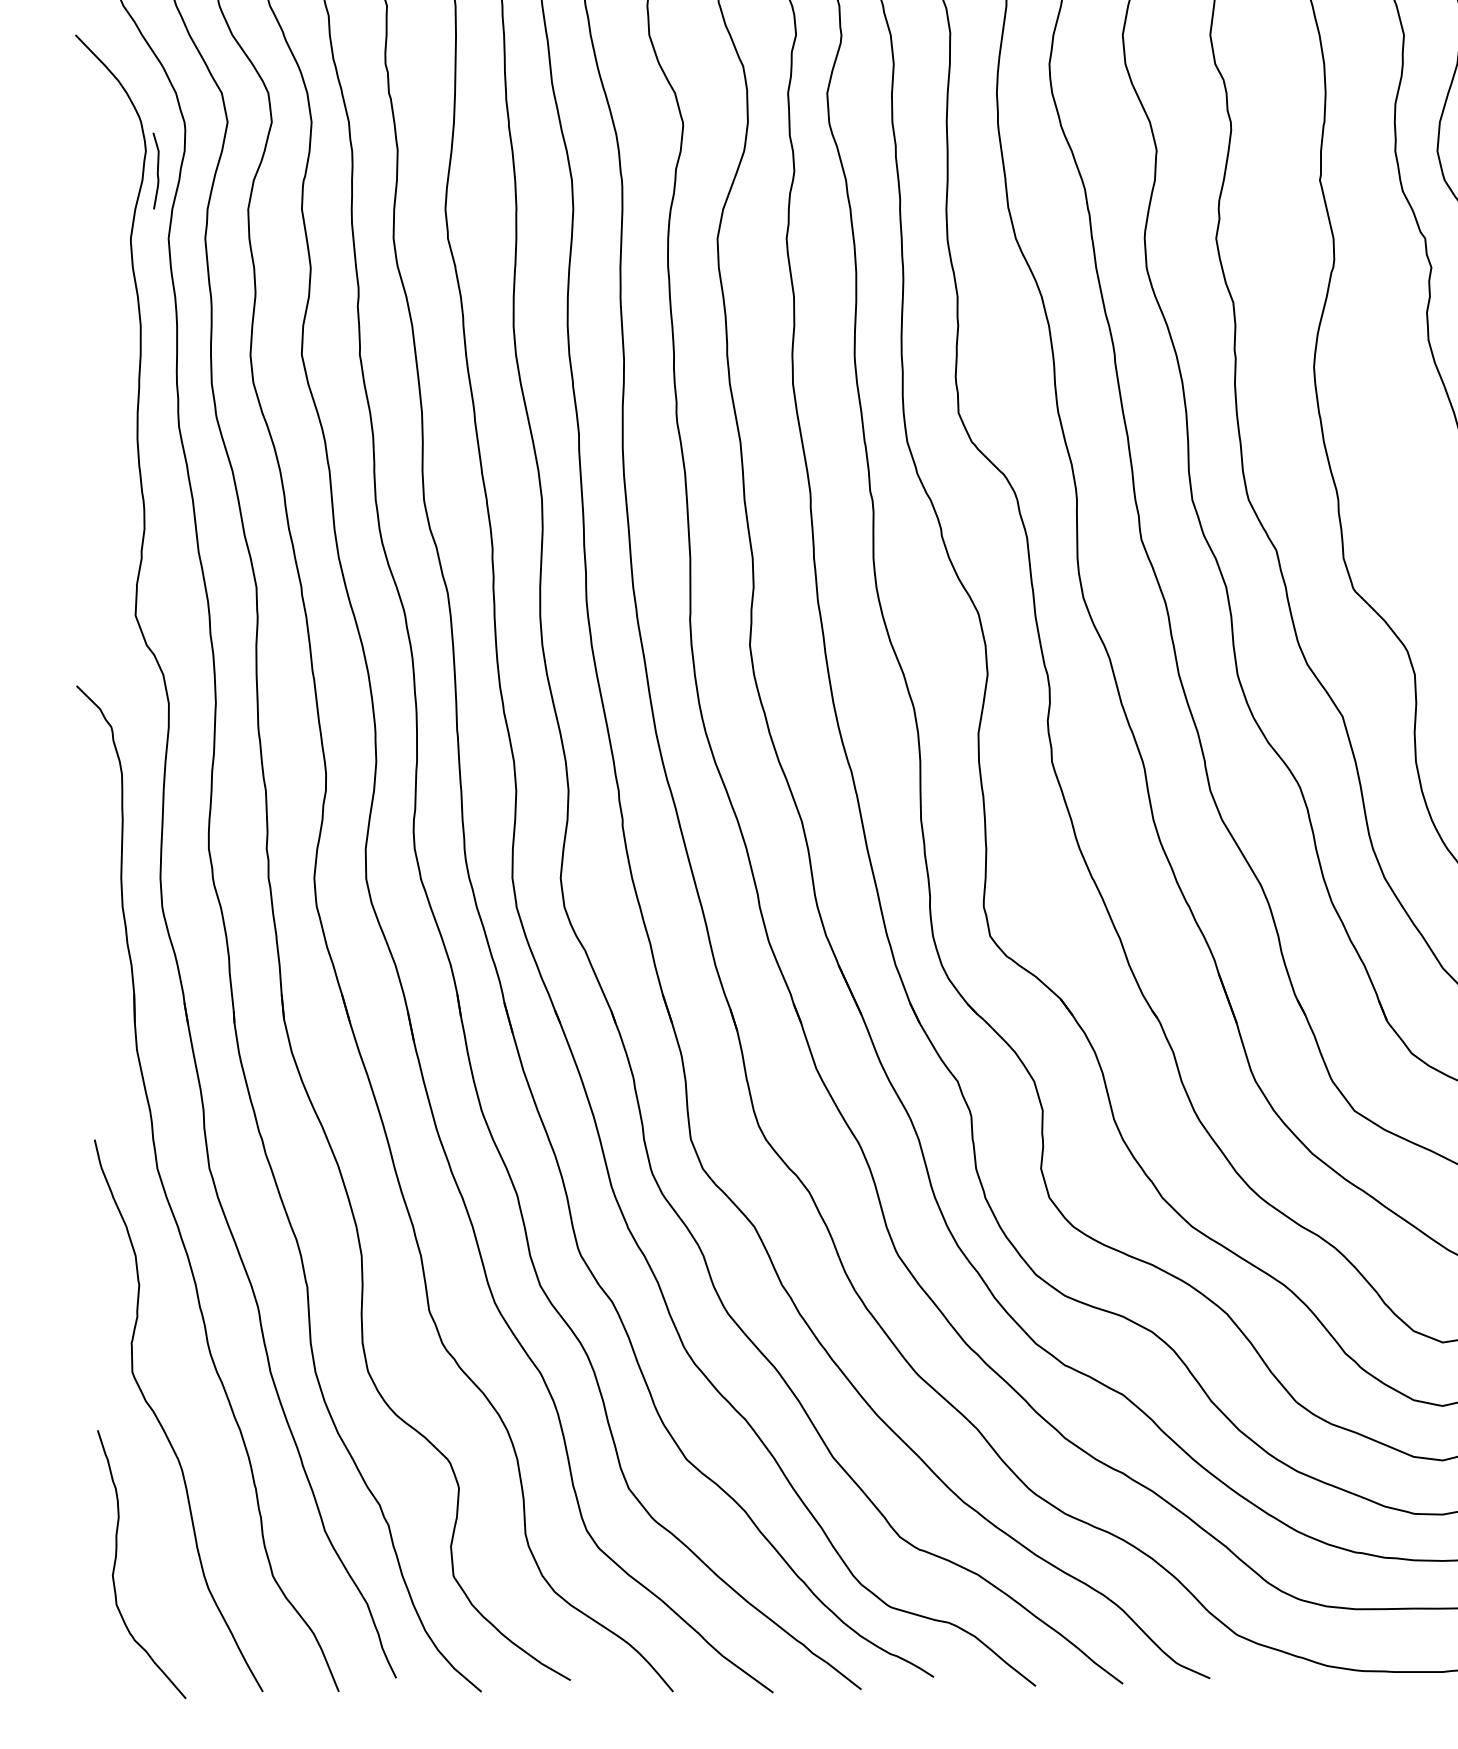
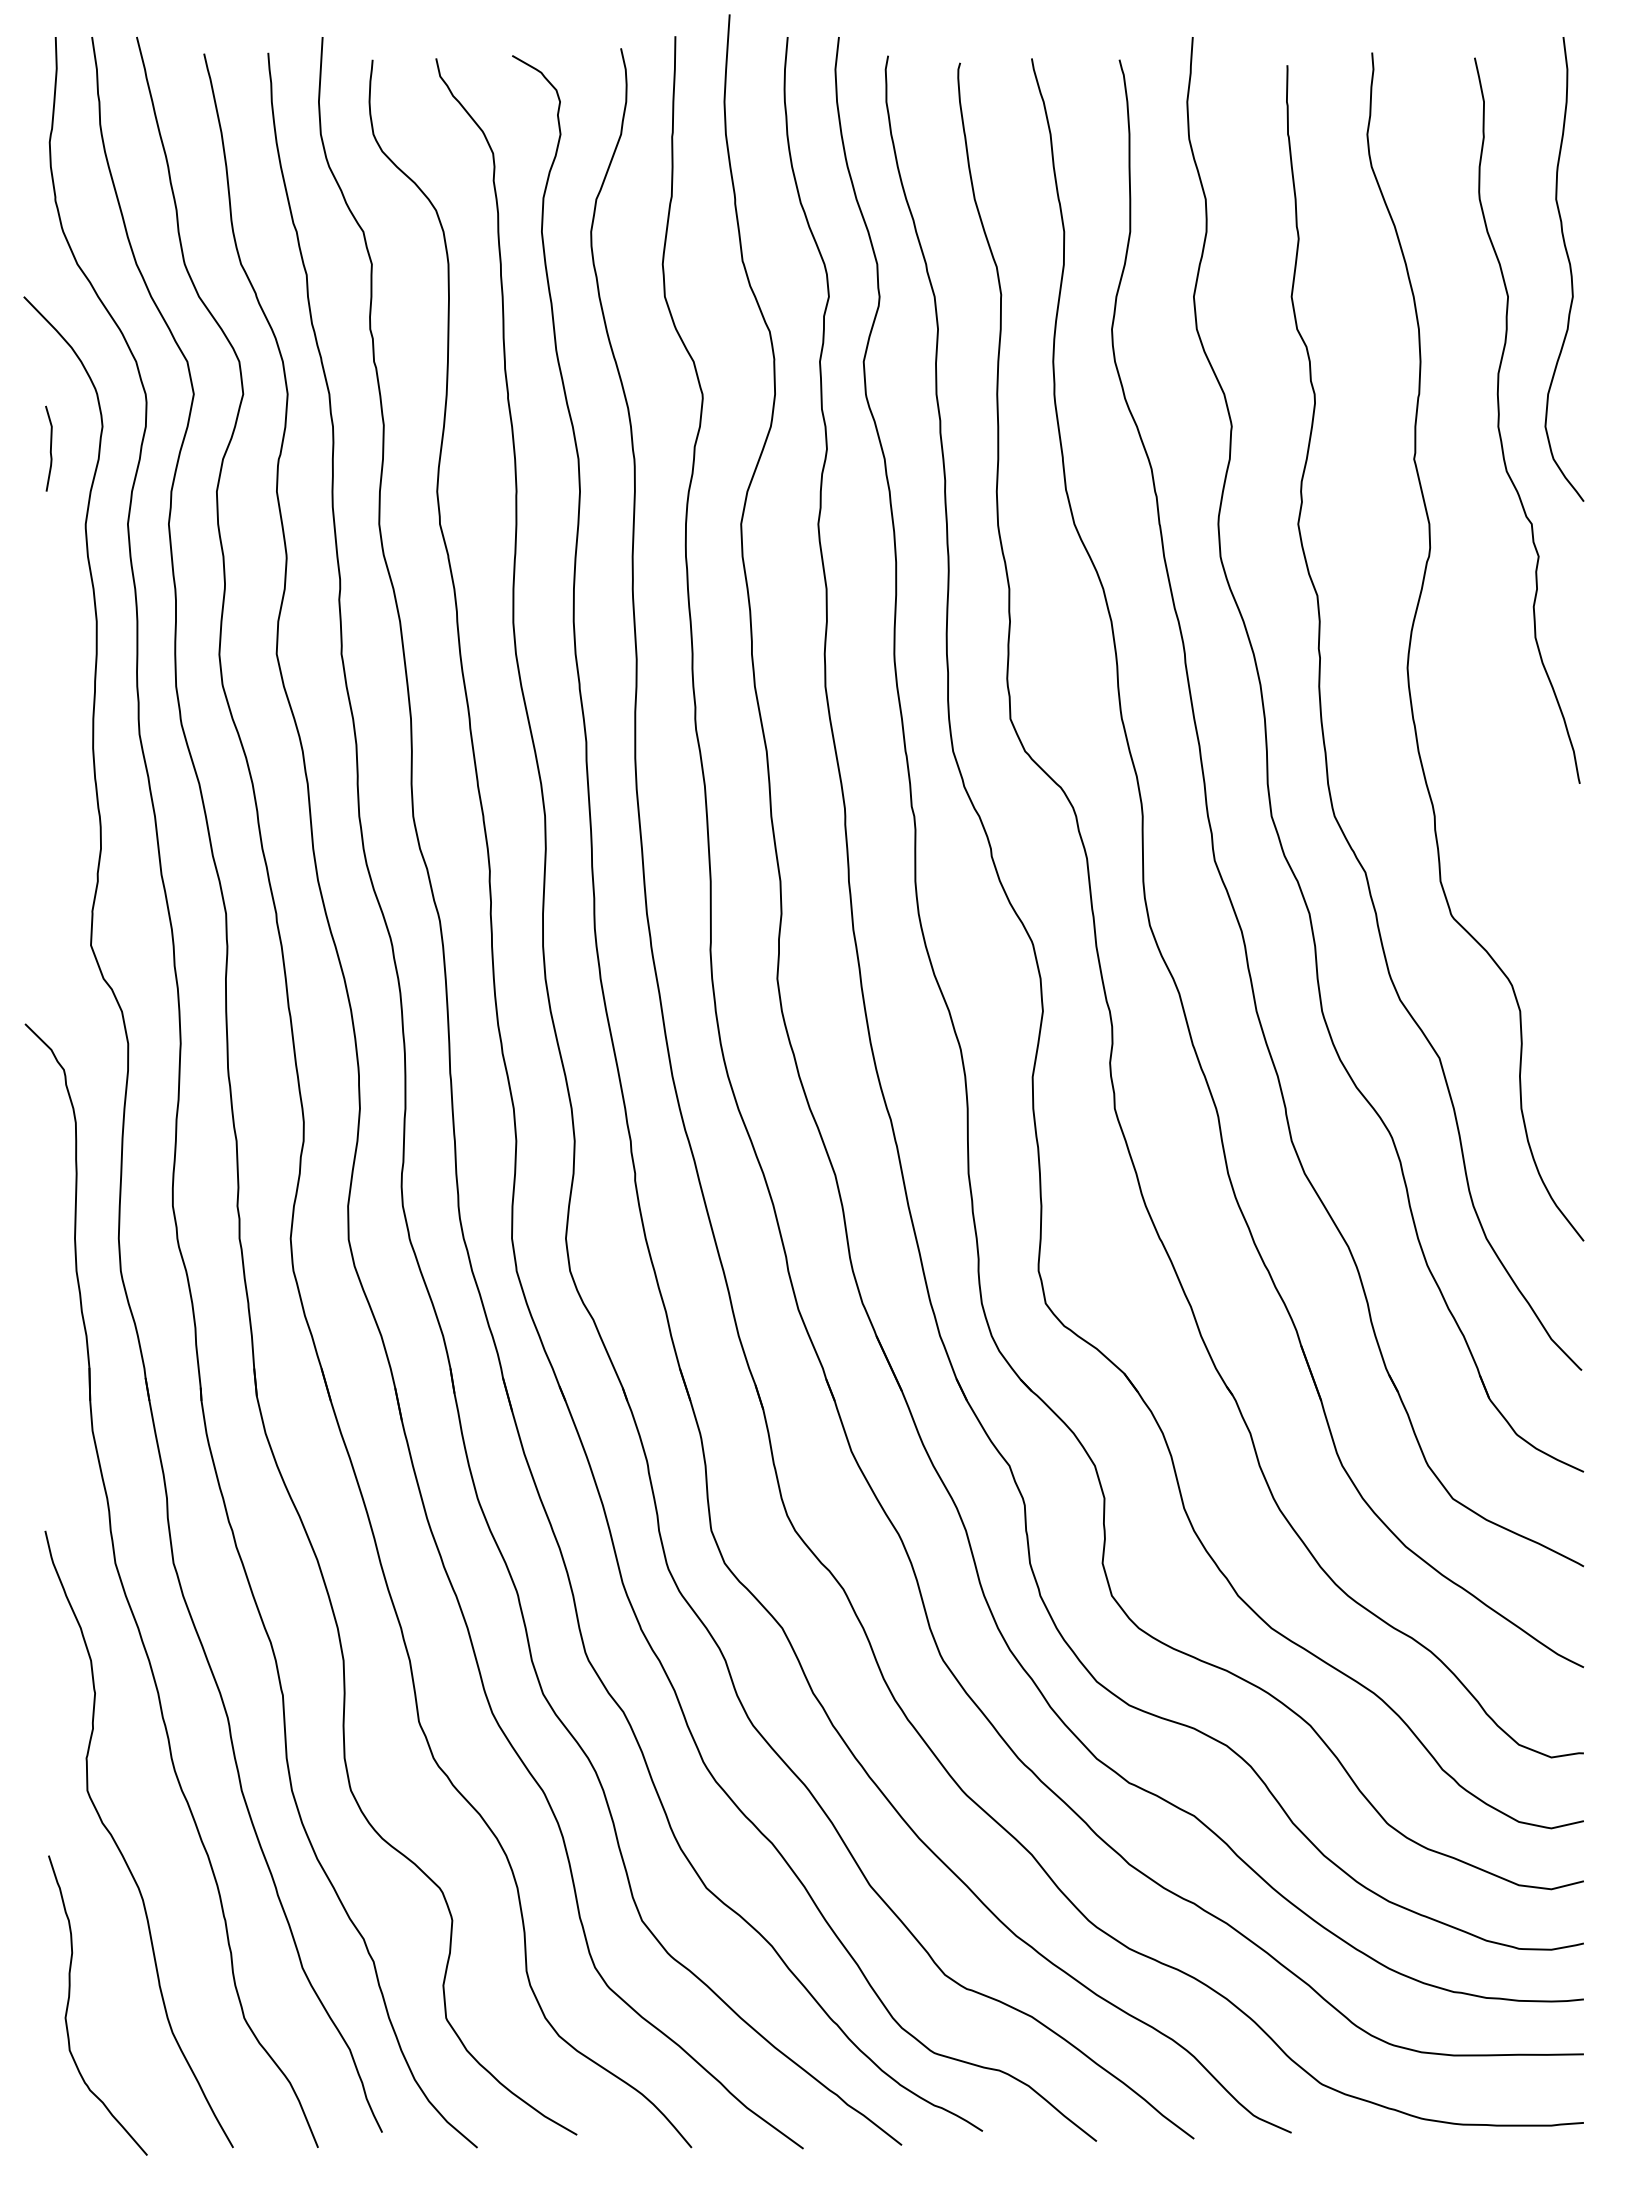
curve: (157, 170) -> (50, 448), moved

